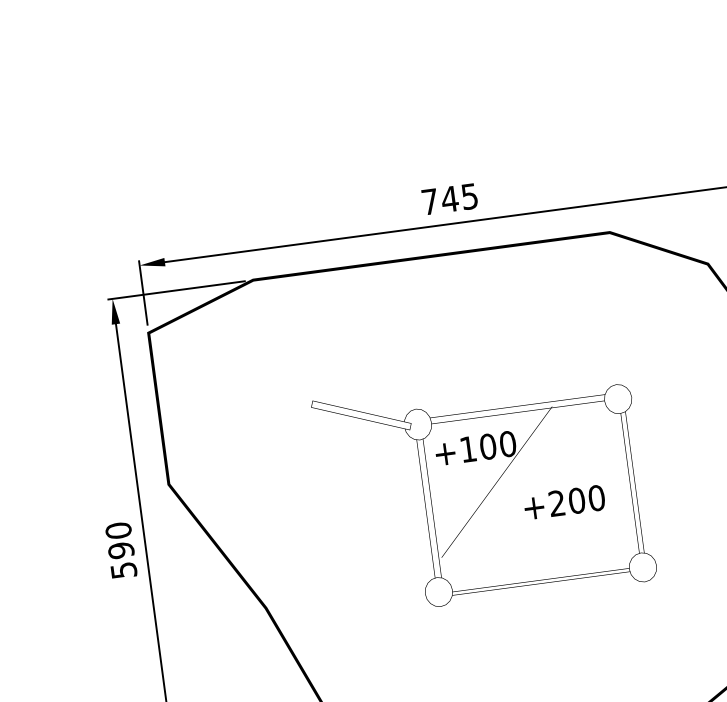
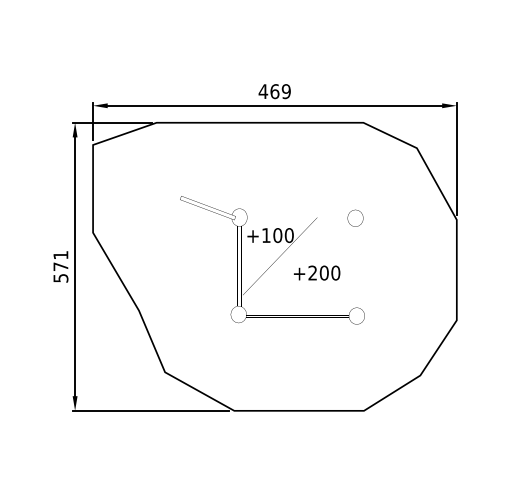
text: (449, 199) -> (274, 91), 745 -> 469
text: (119, 539) -> (60, 260), 590 -> 571

